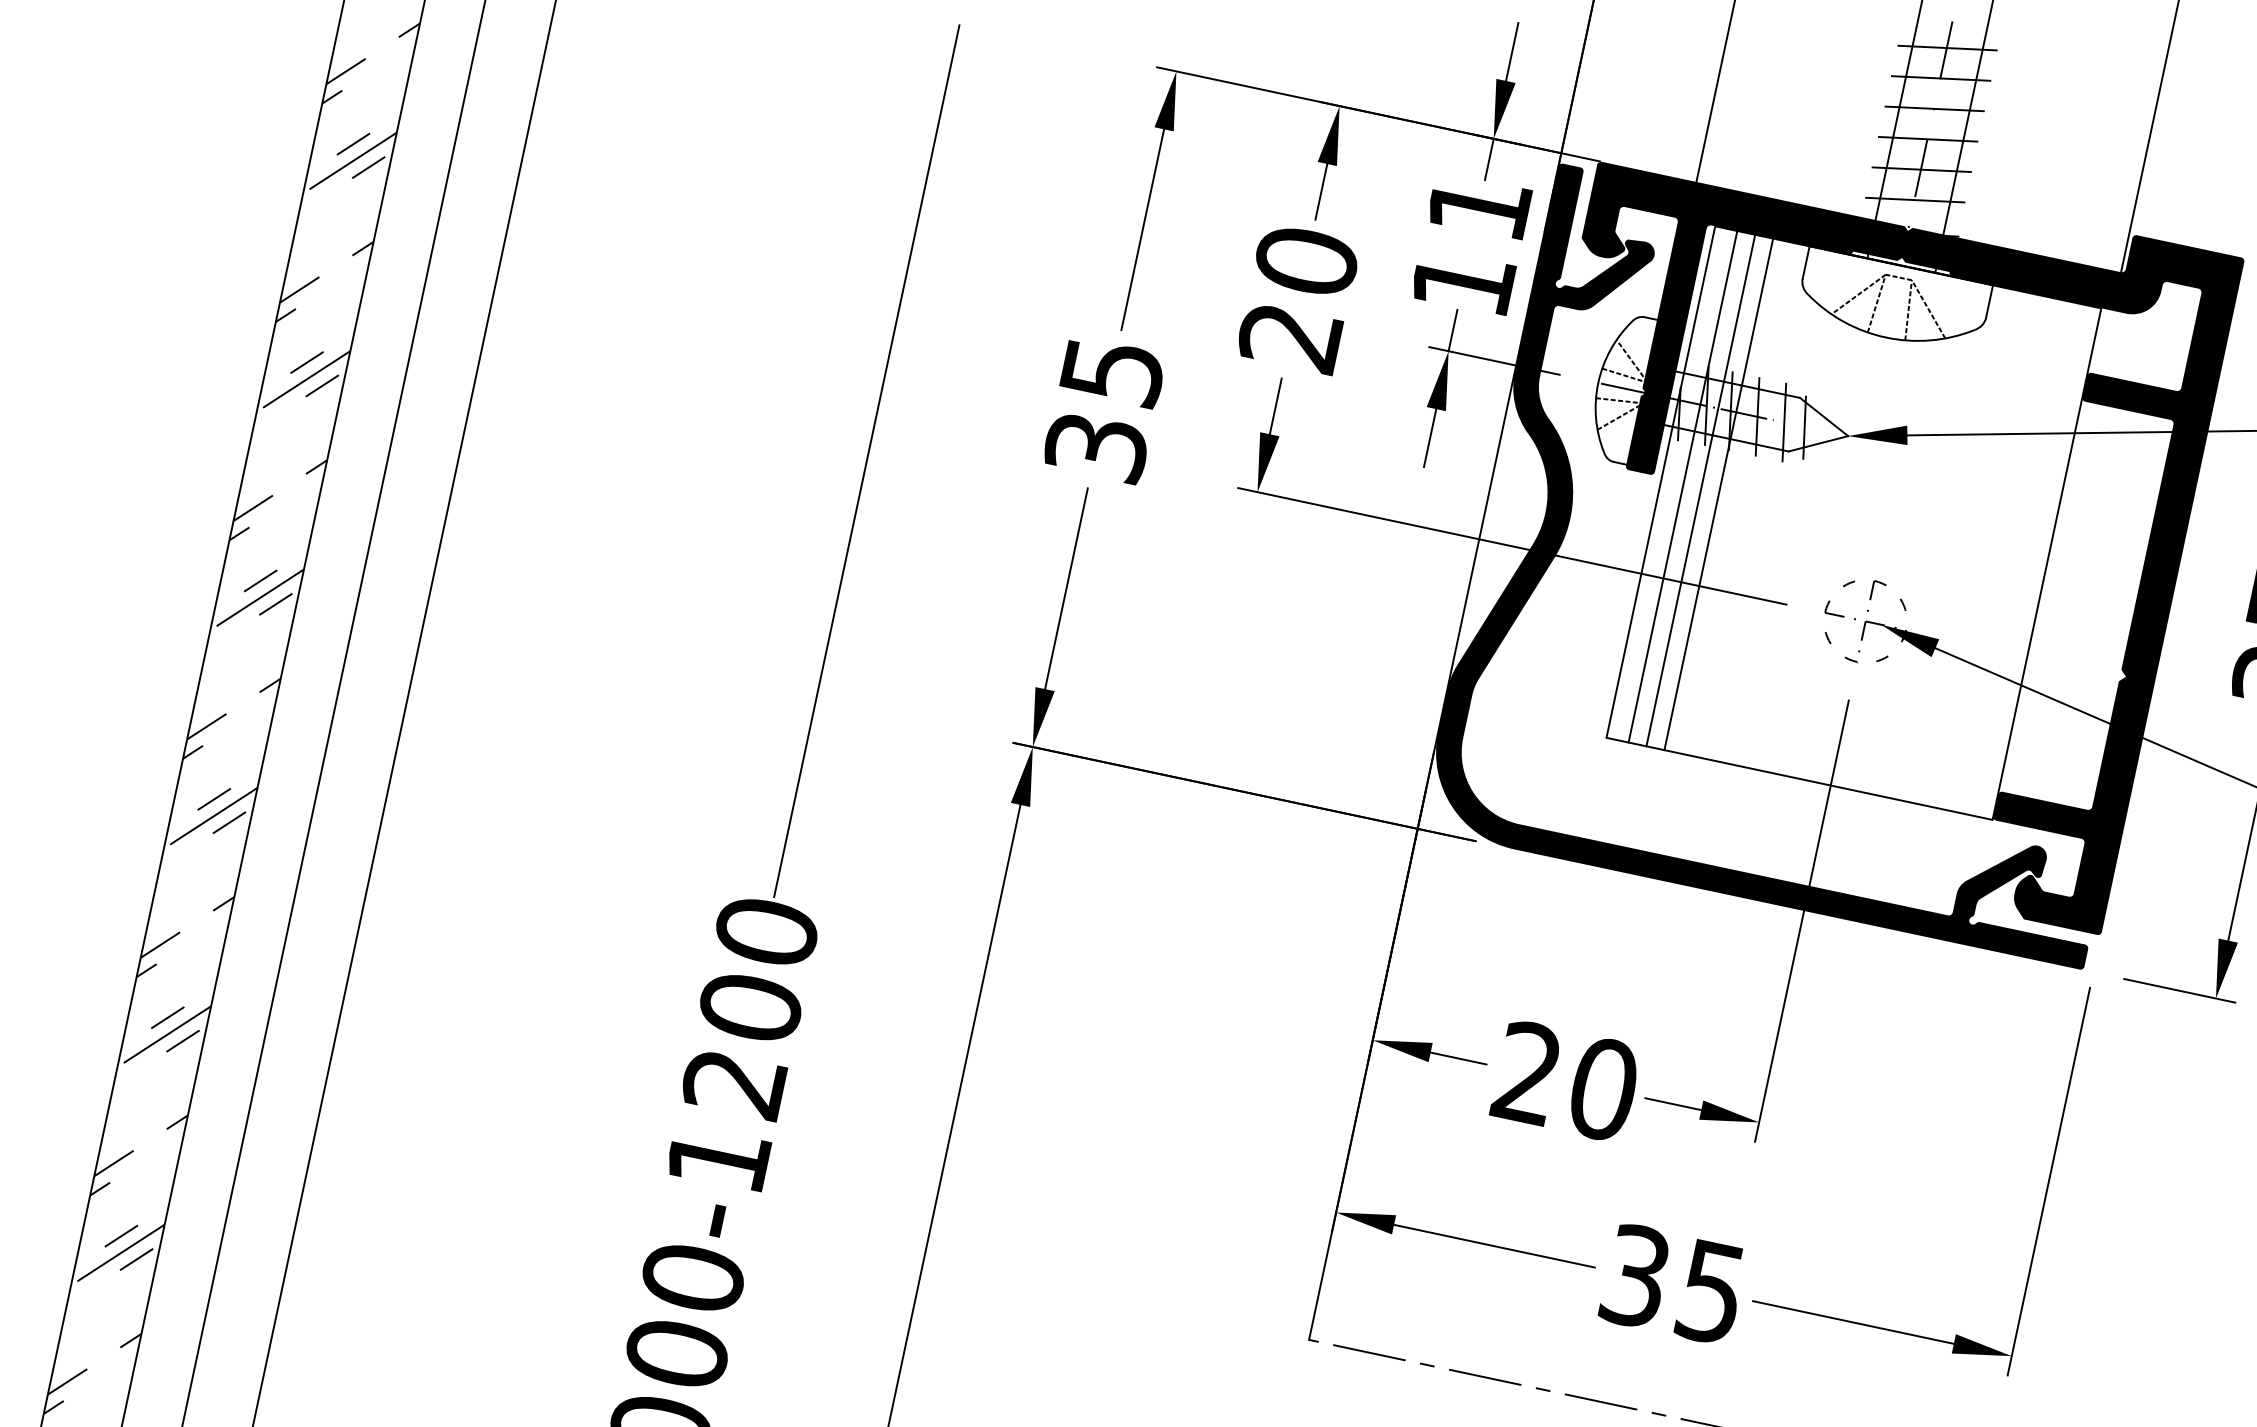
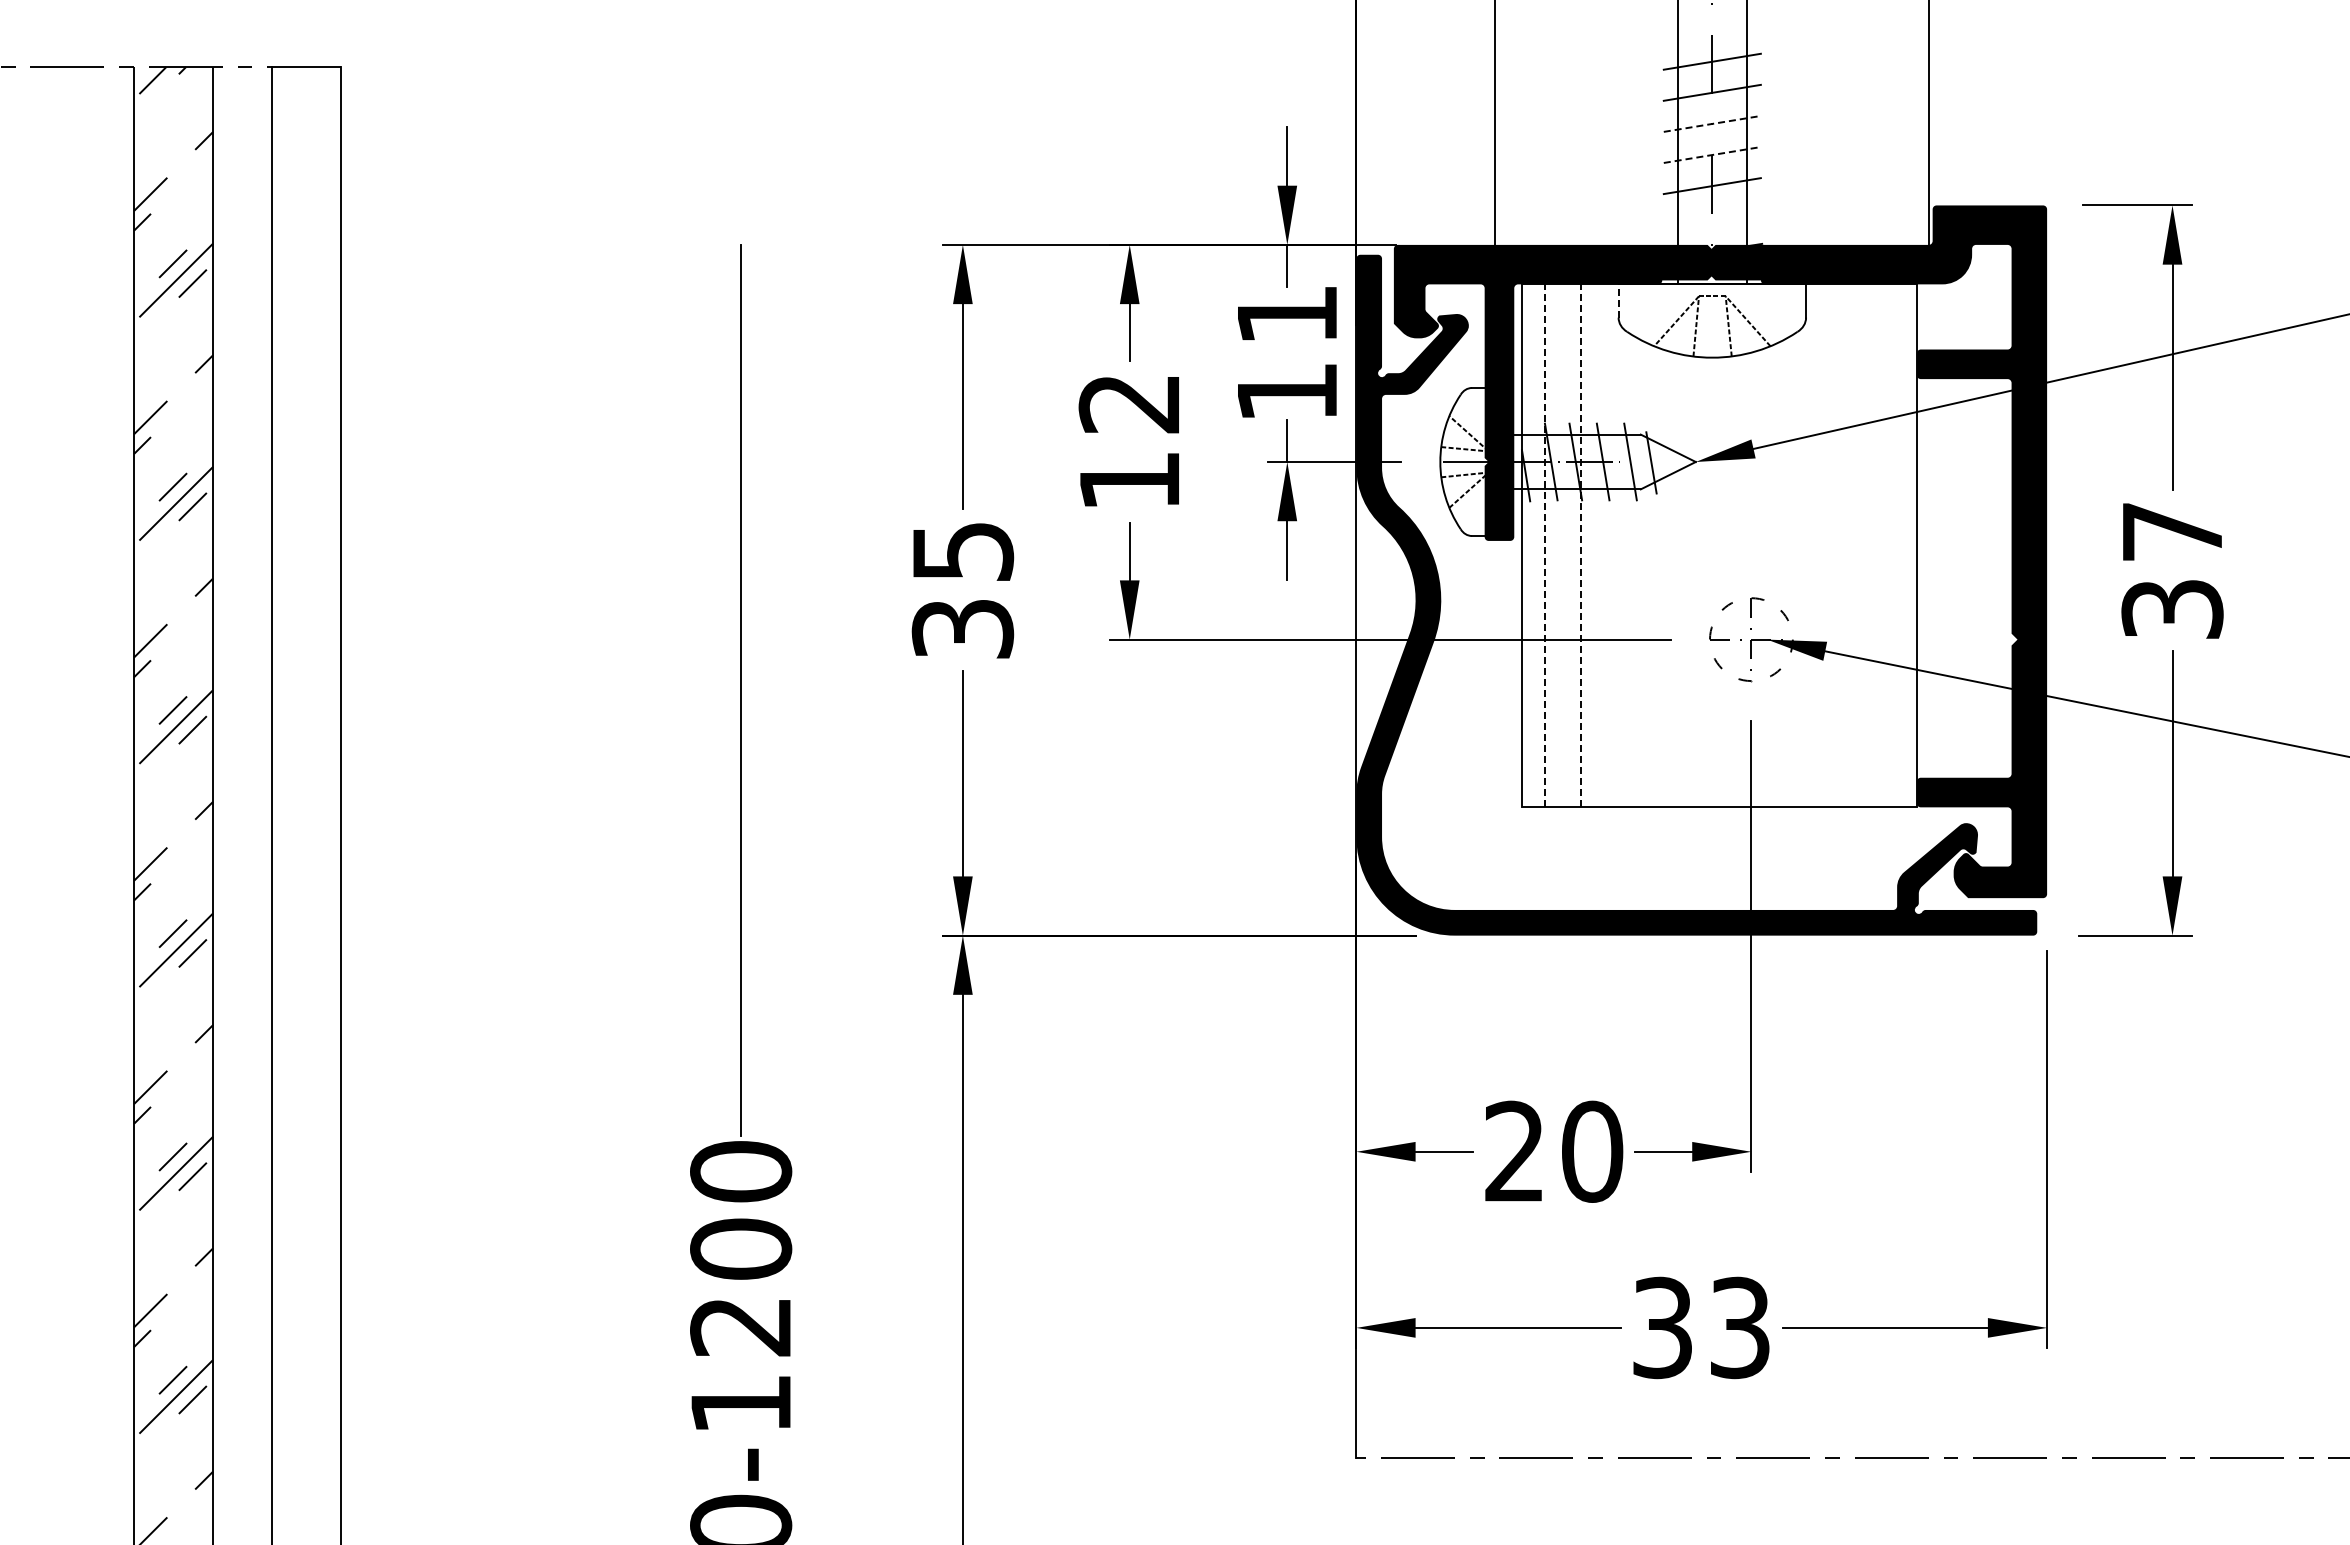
line: (1934, 108) -> (1712, 123), solid -> dashed
line: (1928, 138) -> (1712, 154), solid -> dashed
line: (1914, 200) -> (1711, 217), removed
line: (1806, 262) -> (1618, 300), solid -> dashed
text: (1298, 298) -> (1129, 441), 20 -> 12
line: (1682, 486) -> (1544, 545), solid -> dashed
line: (1701, 490) -> (1563, 545), removed
line: (1719, 494) -> (1581, 545), solid -> dashed
text: (1711, 1292) -> (1740, 1327), 35 -> 33

